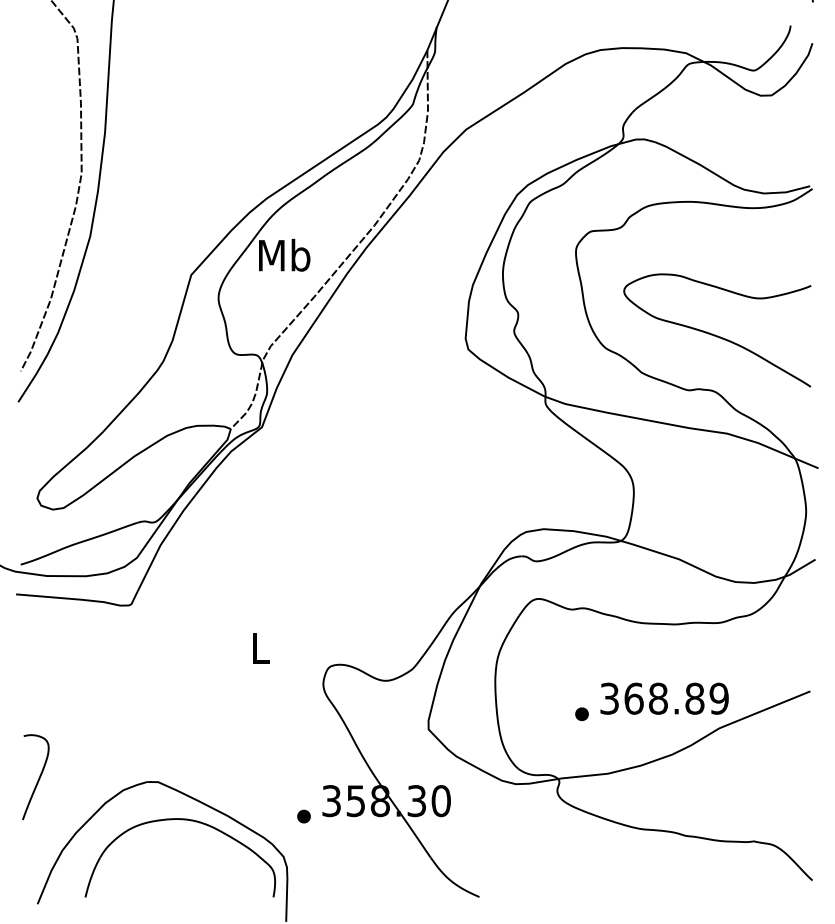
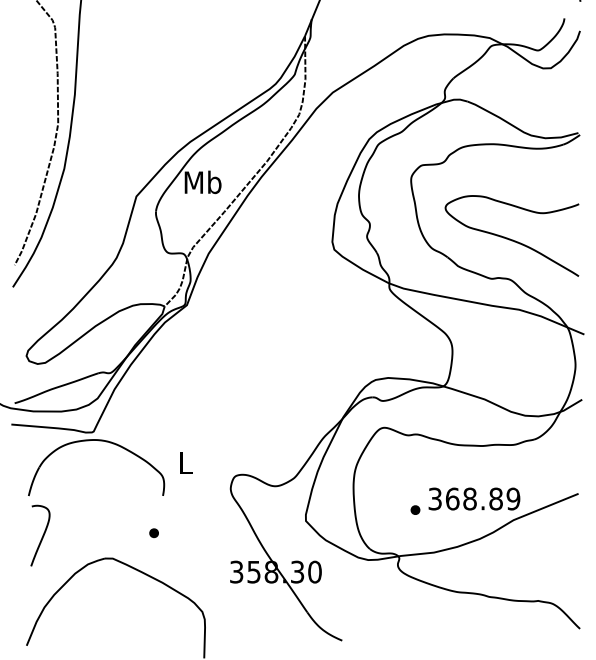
curve: (38, 777) -> (42, 536), moved
part: (303, 816) -> (153, 533), moved
part: (181, 820) -> (97, 441), moved

